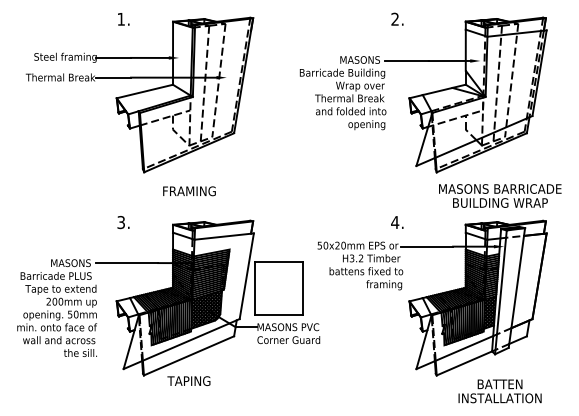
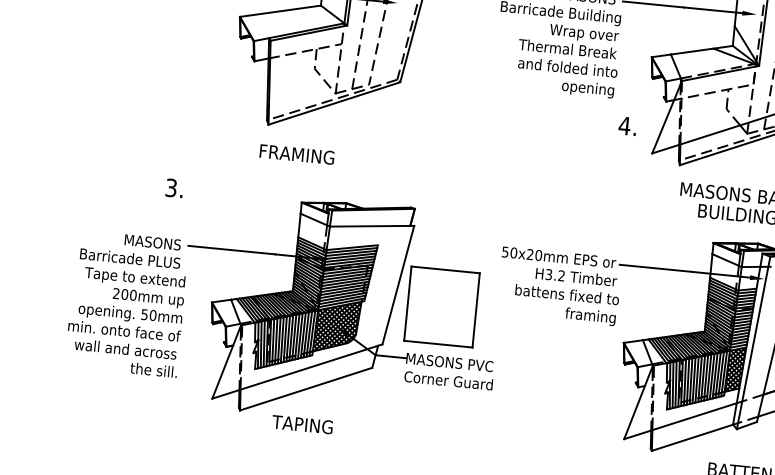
text: (189, 191) -> (297, 154), moved
text: (123, 222) -> (174, 188), moved
text: (397, 222) -> (627, 126), moved

